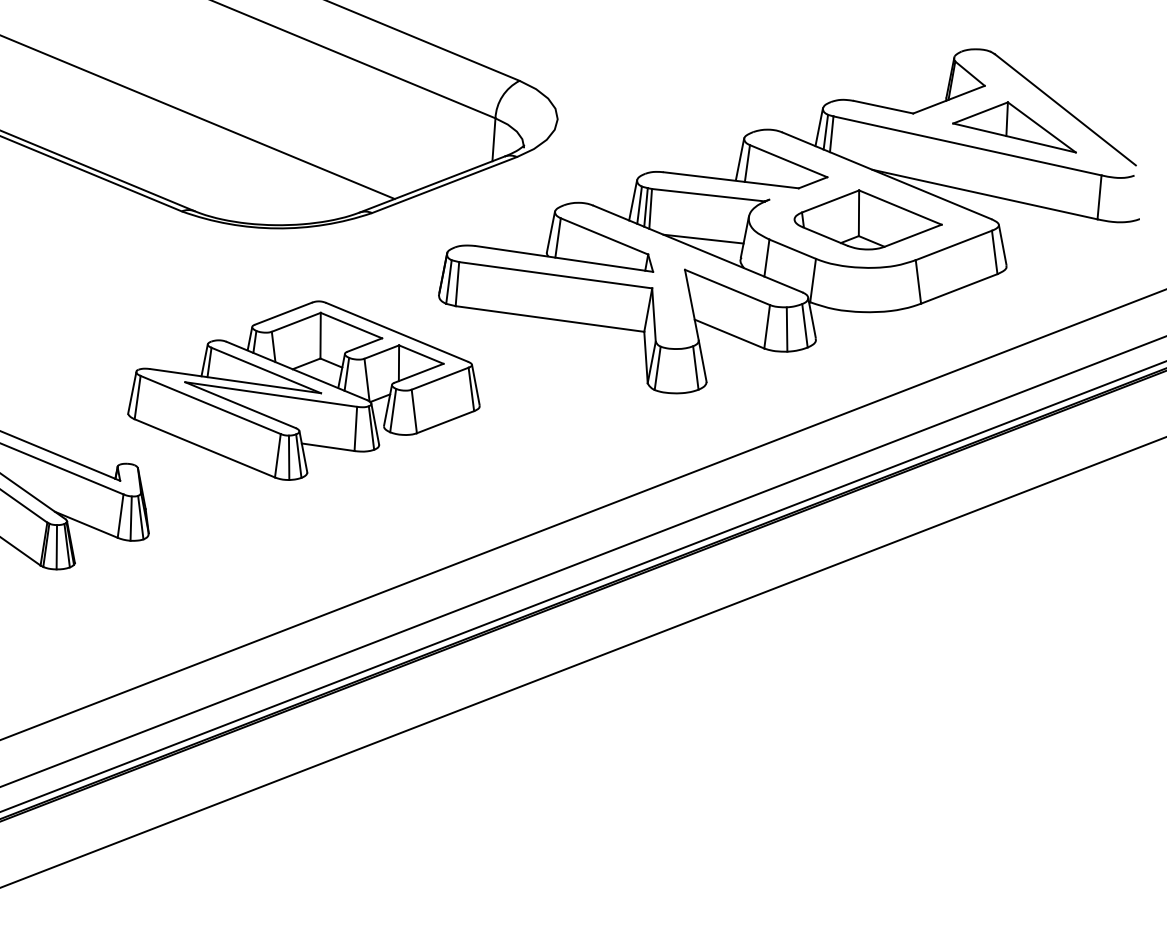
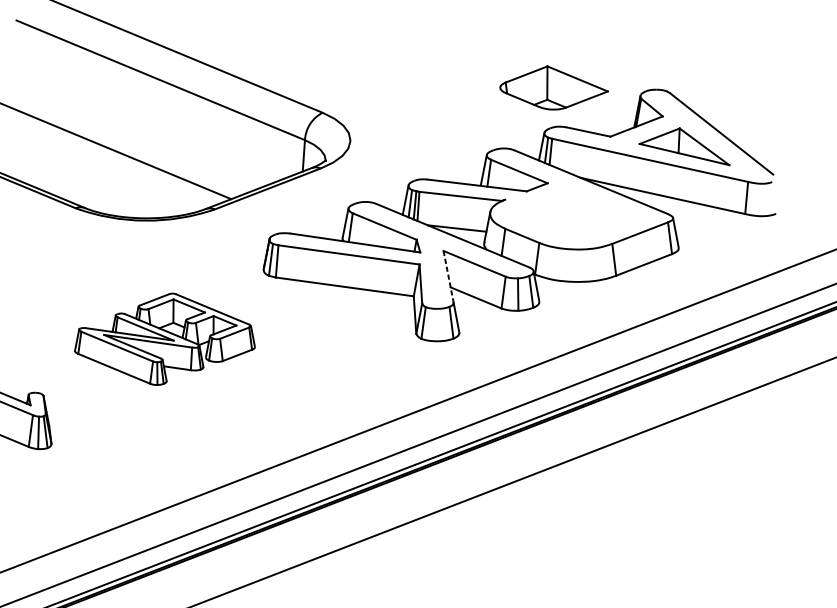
part: (867, 219) -> (553, 87), moved
line: (692, 305) -> (449, 277), solid -> dashed
part: (303, 390) -> (164, 339), size x0.7

